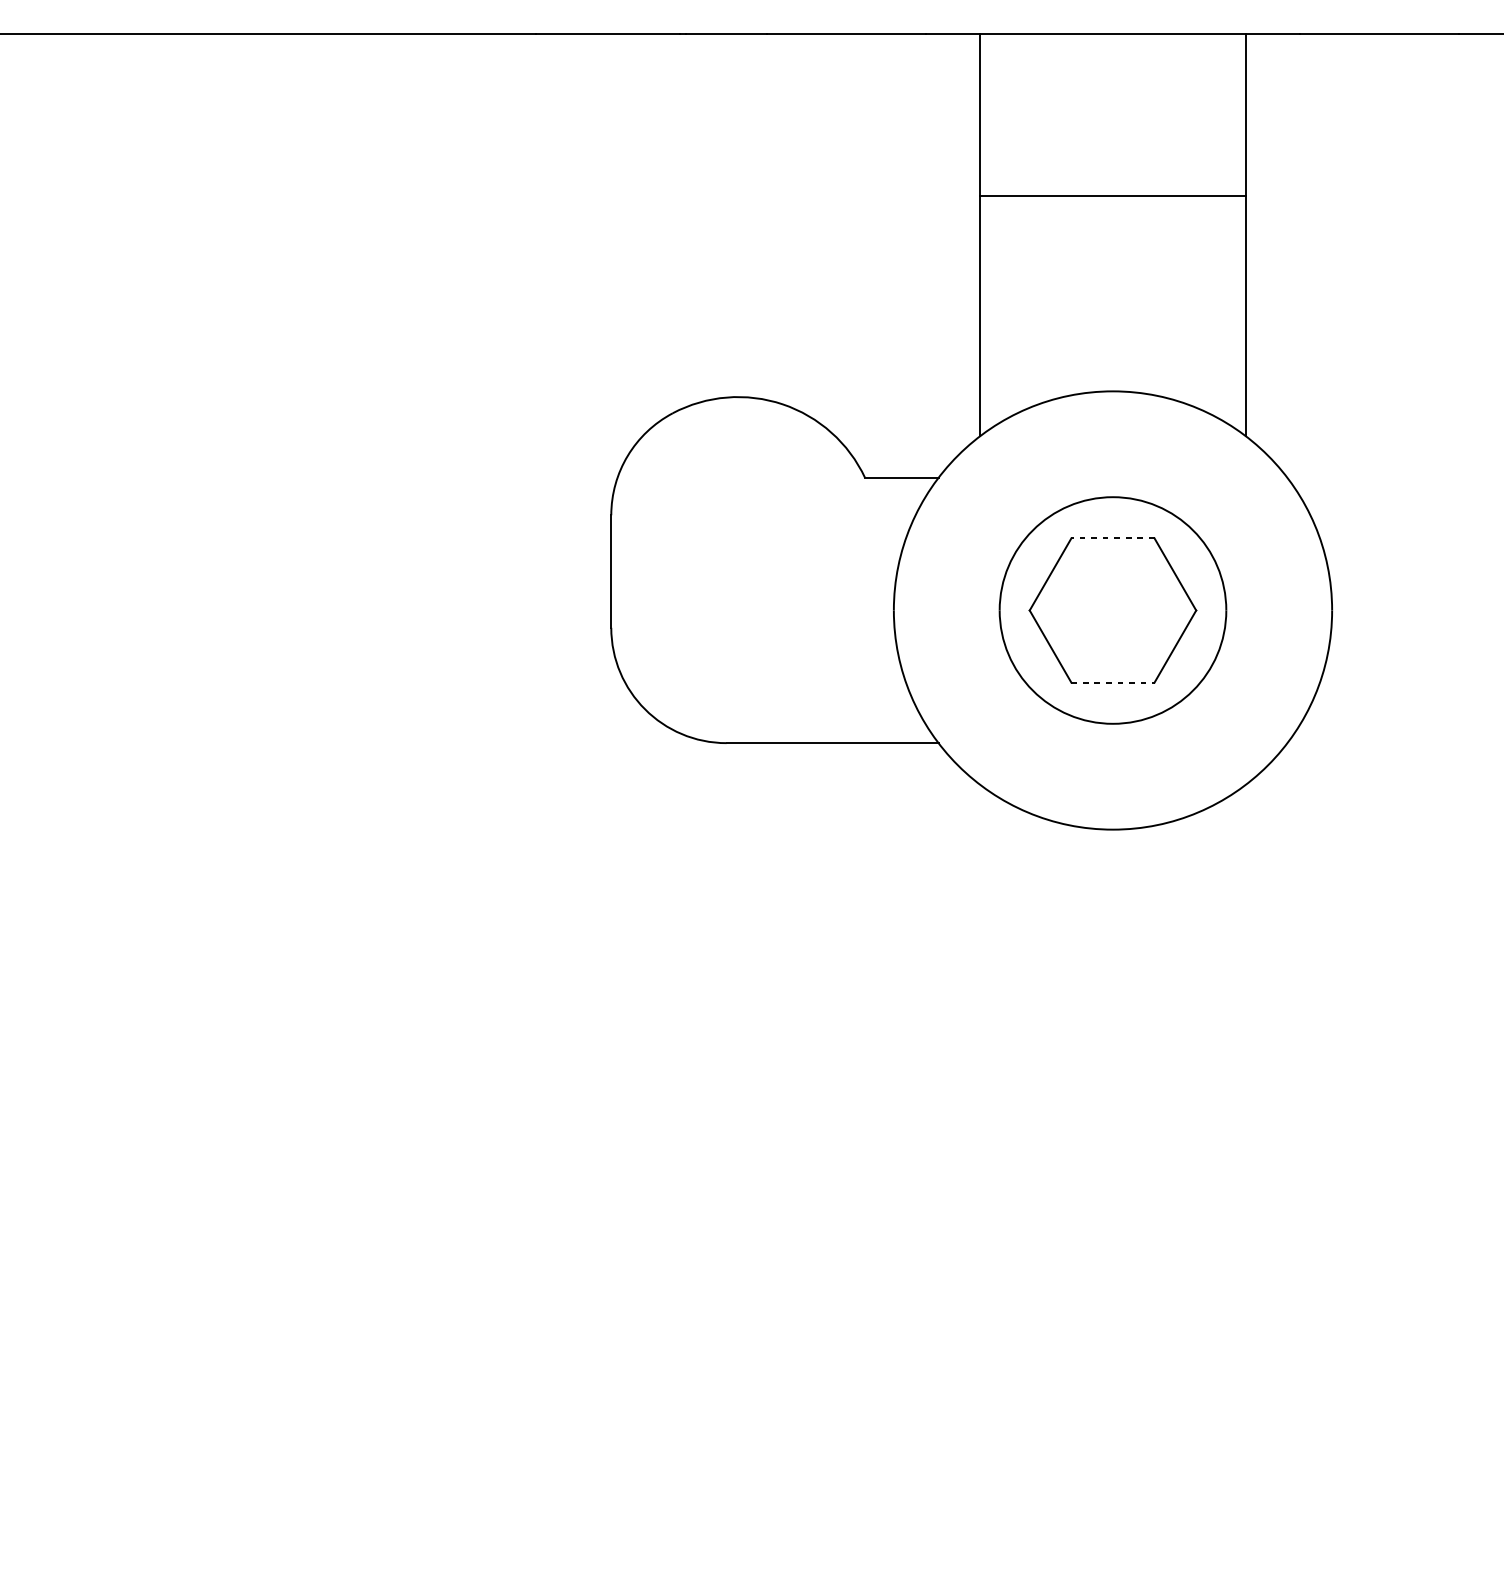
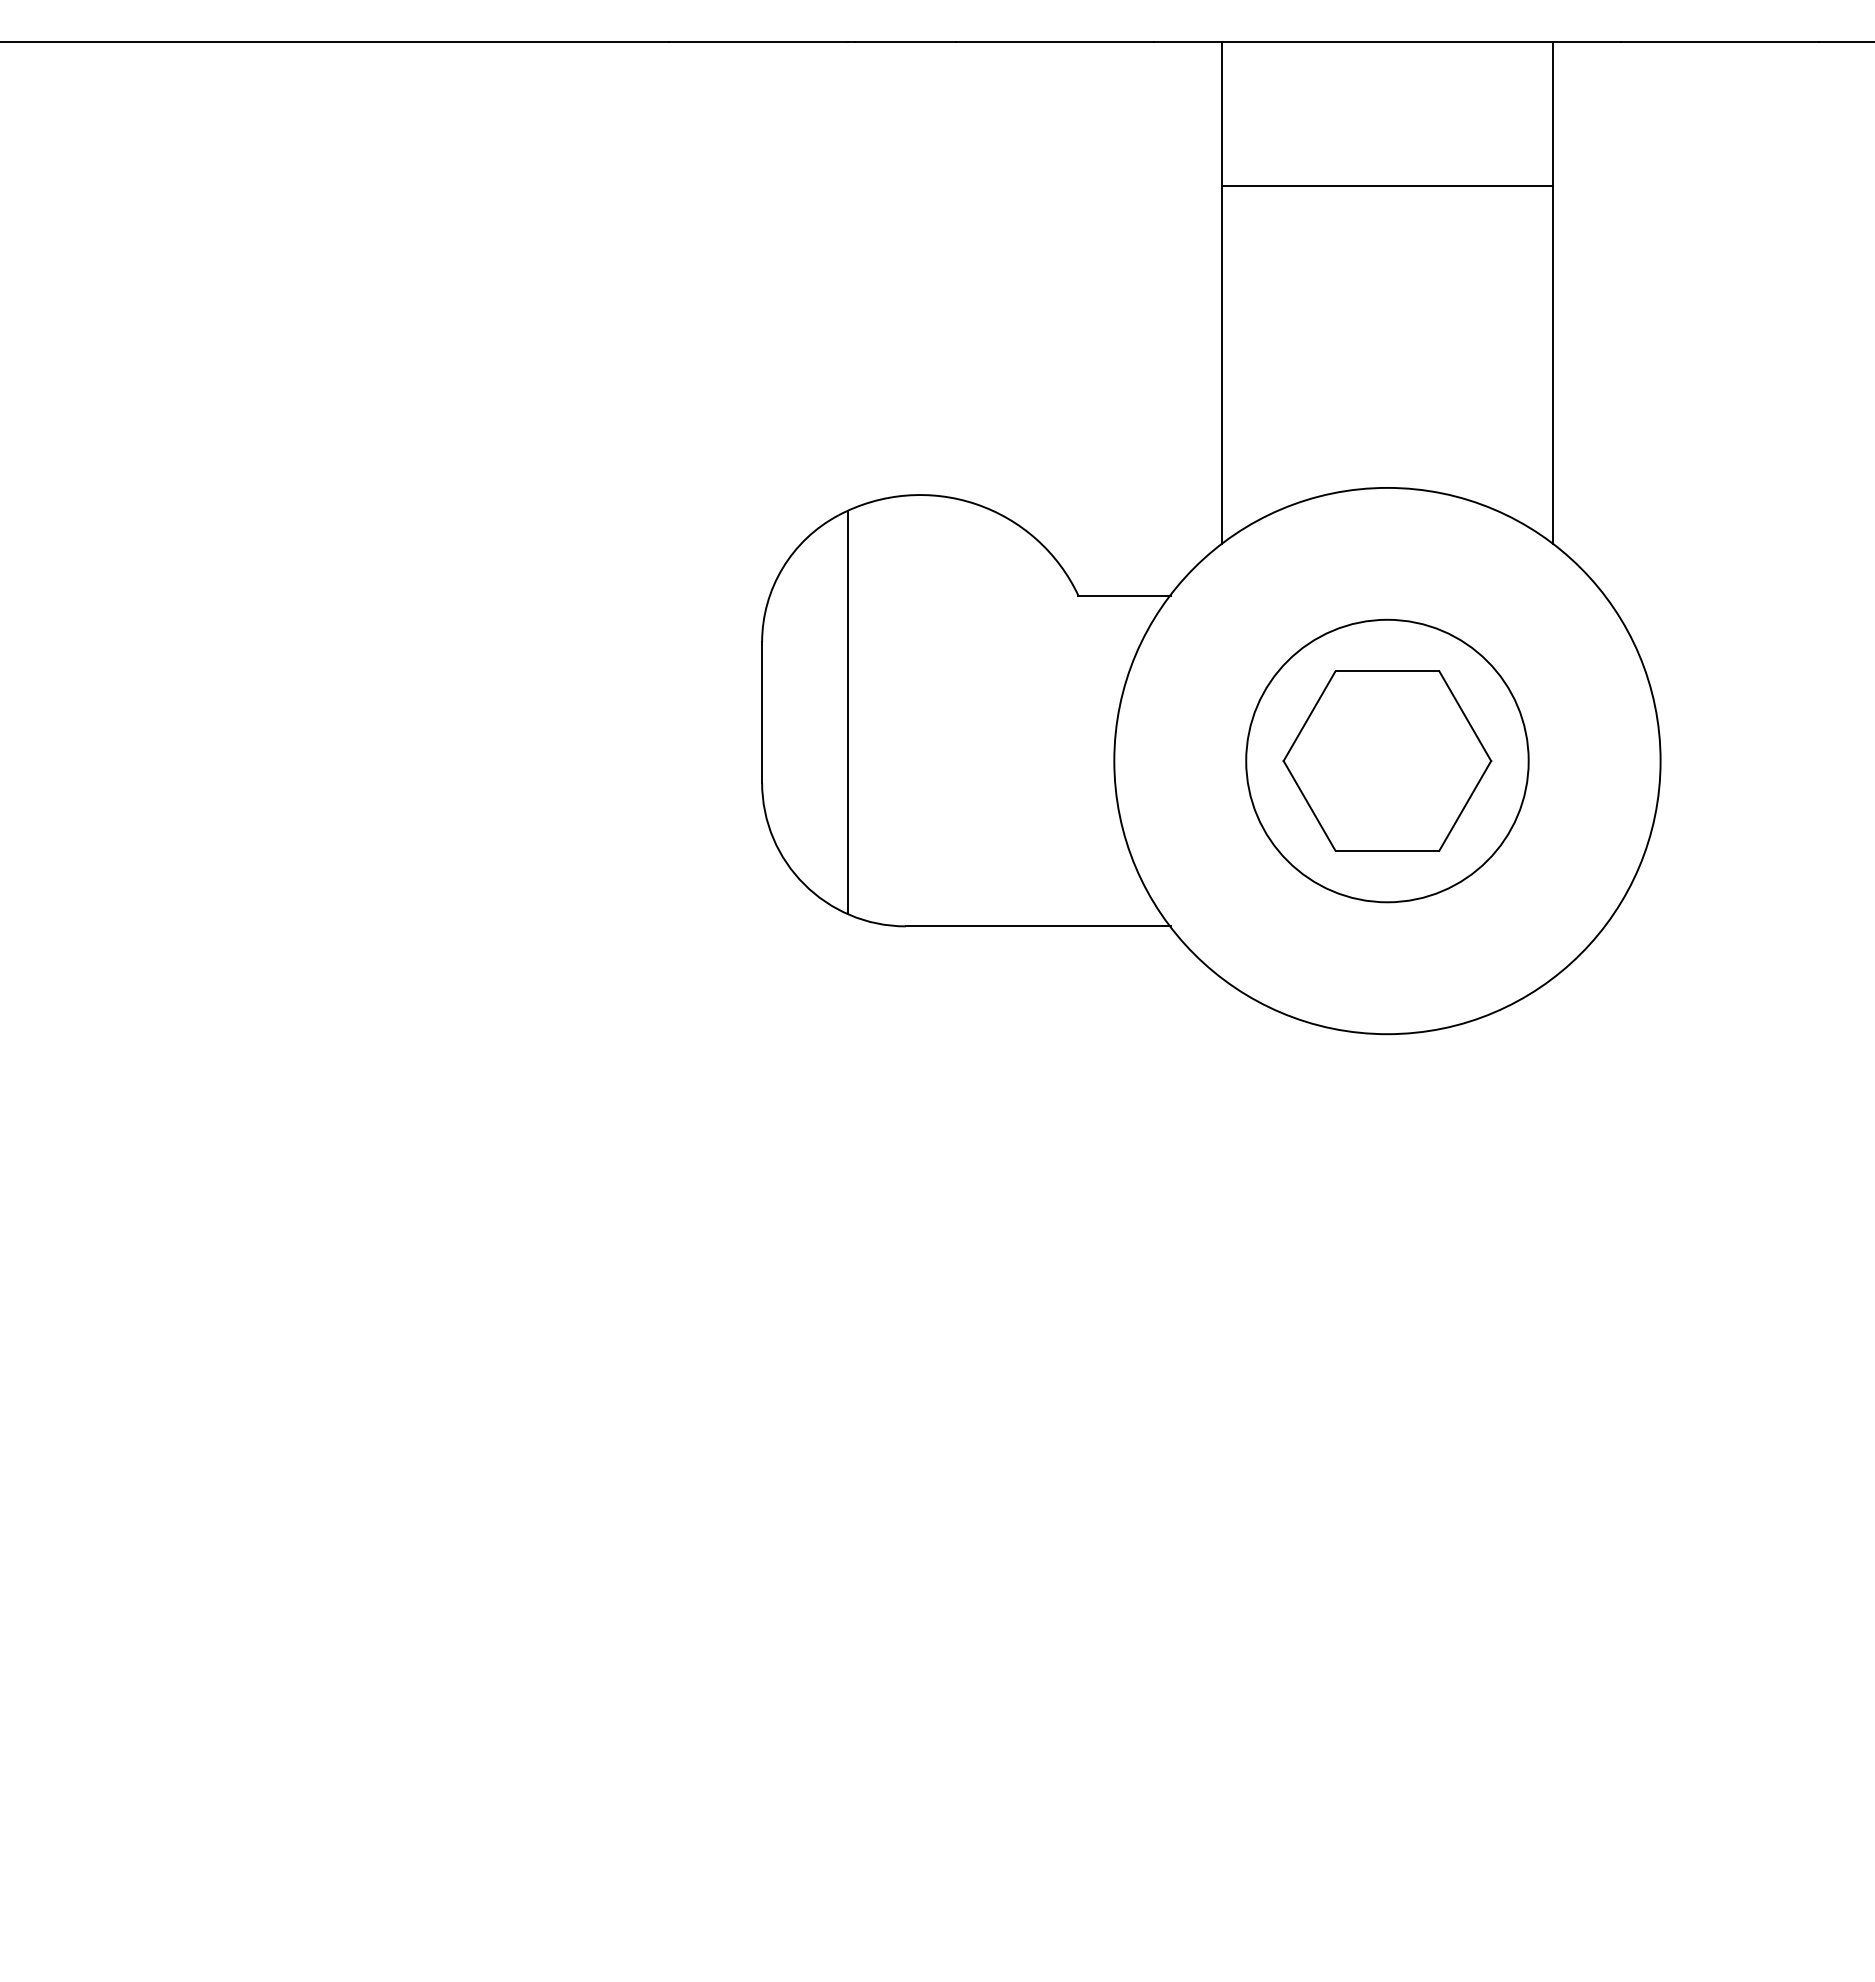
line: (1113, 196) -> (1387, 186), moved
line: (1113, 538) -> (1387, 671), dashed -> solid
line: (680, 571) -> (848, 712), added
line: (1113, 682) -> (1387, 850), dashed -> solid

